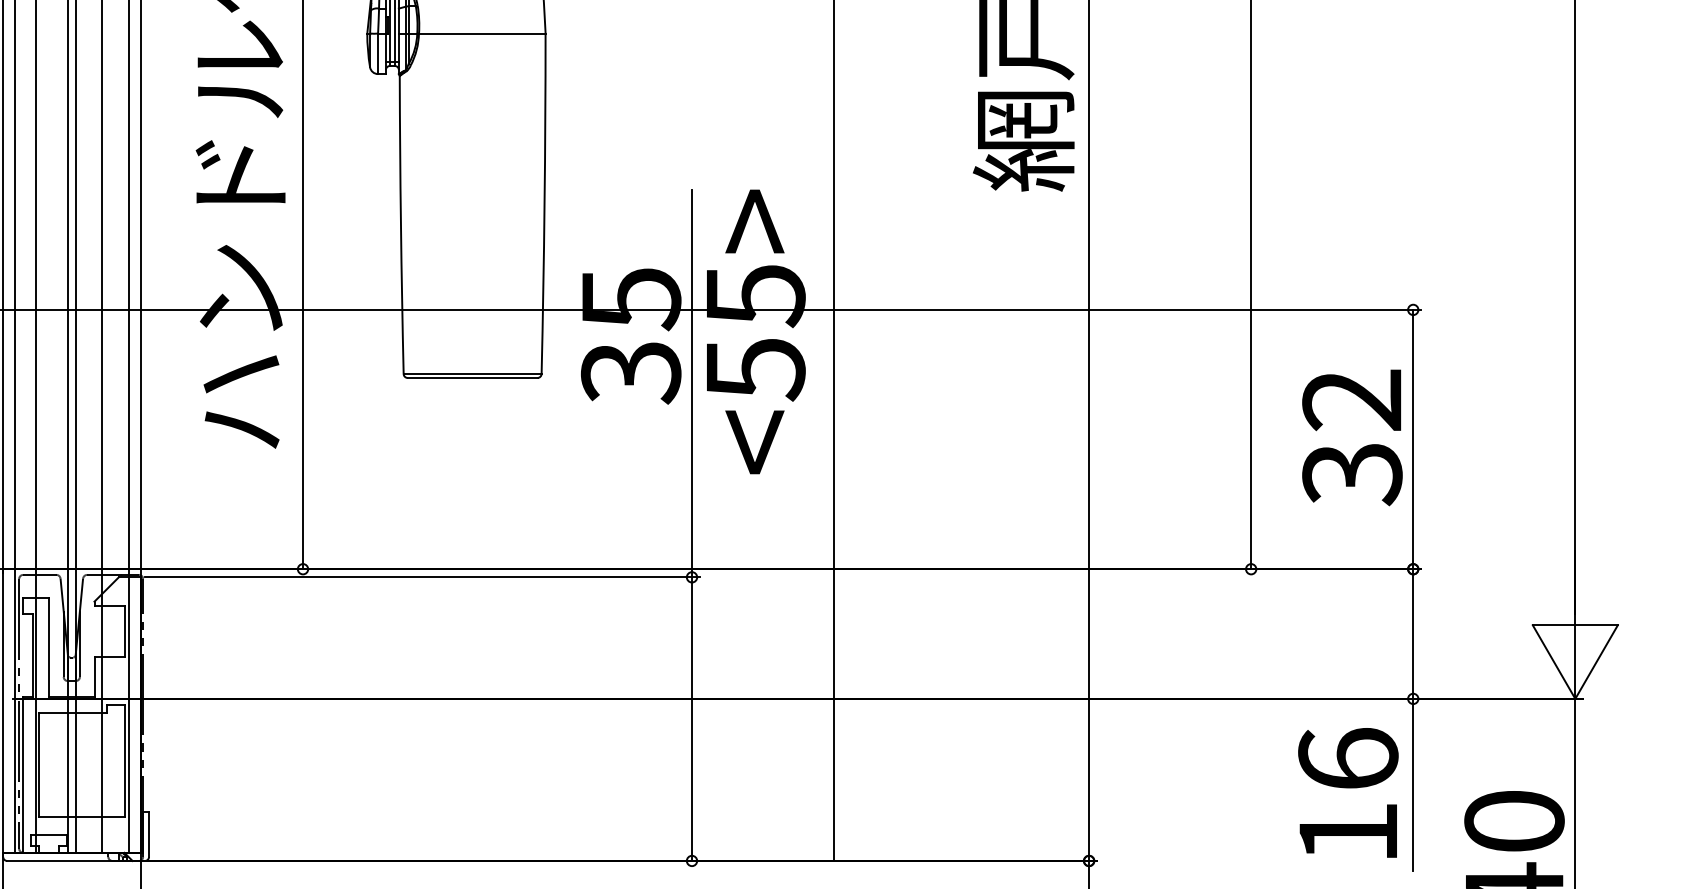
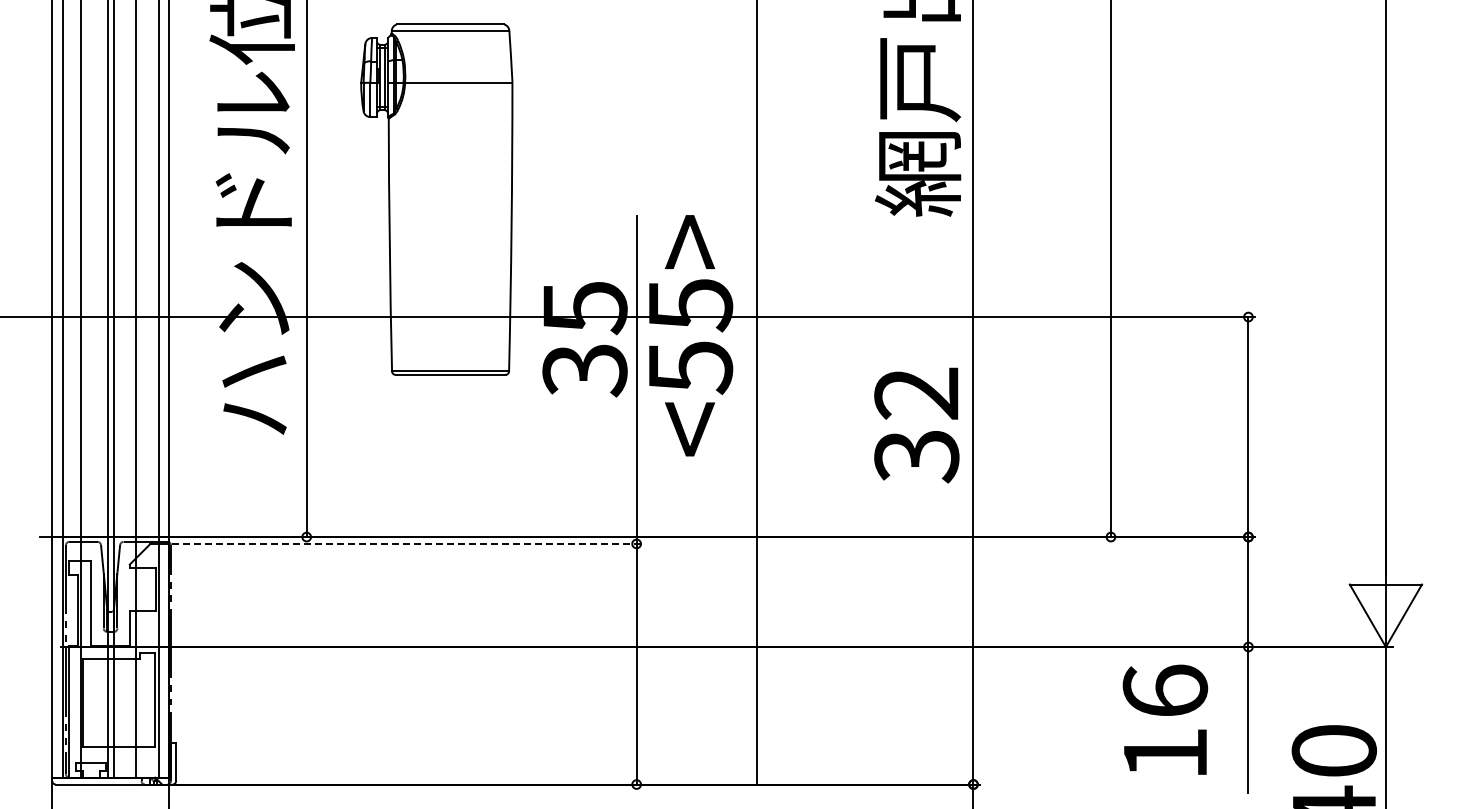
text: (1352, 437) -> (916, 425), moved
line: (421, 576) -> (407, 543), solid -> dashed
text: (1348, 792) -> (1165, 719), moved

